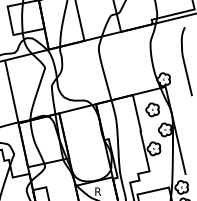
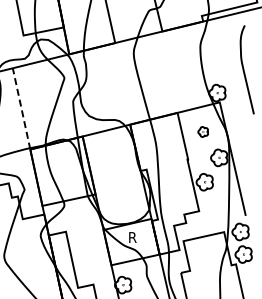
line: (11, 91) -> (21, 108), solid -> dashed
part: (152, 109) -> (203, 131), size x0.6

